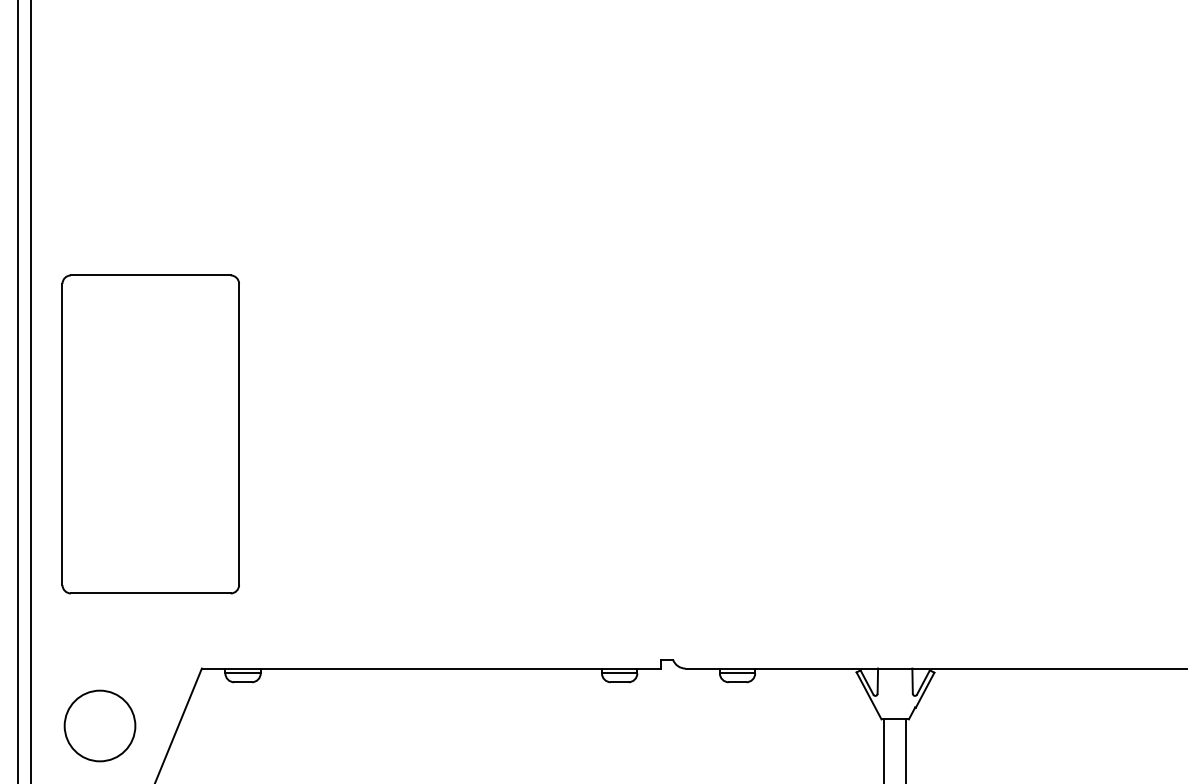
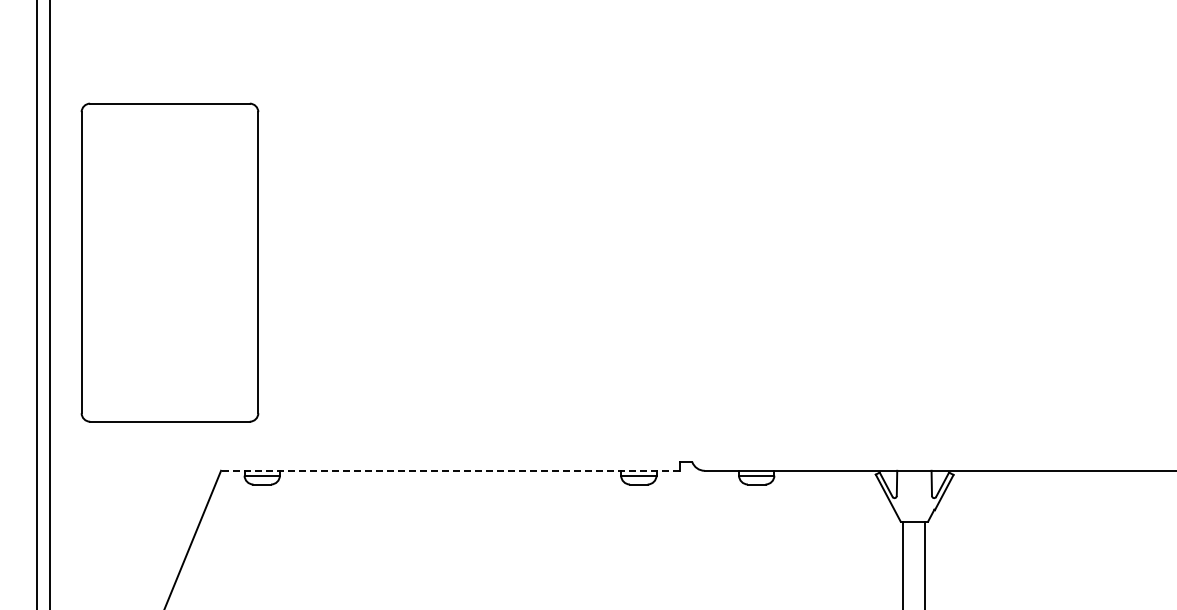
part: (150, 434) -> (169, 262), moved
line: (431, 668) -> (450, 470), solid -> dashed
circle: (99, 725) -> (118, 527), removed

